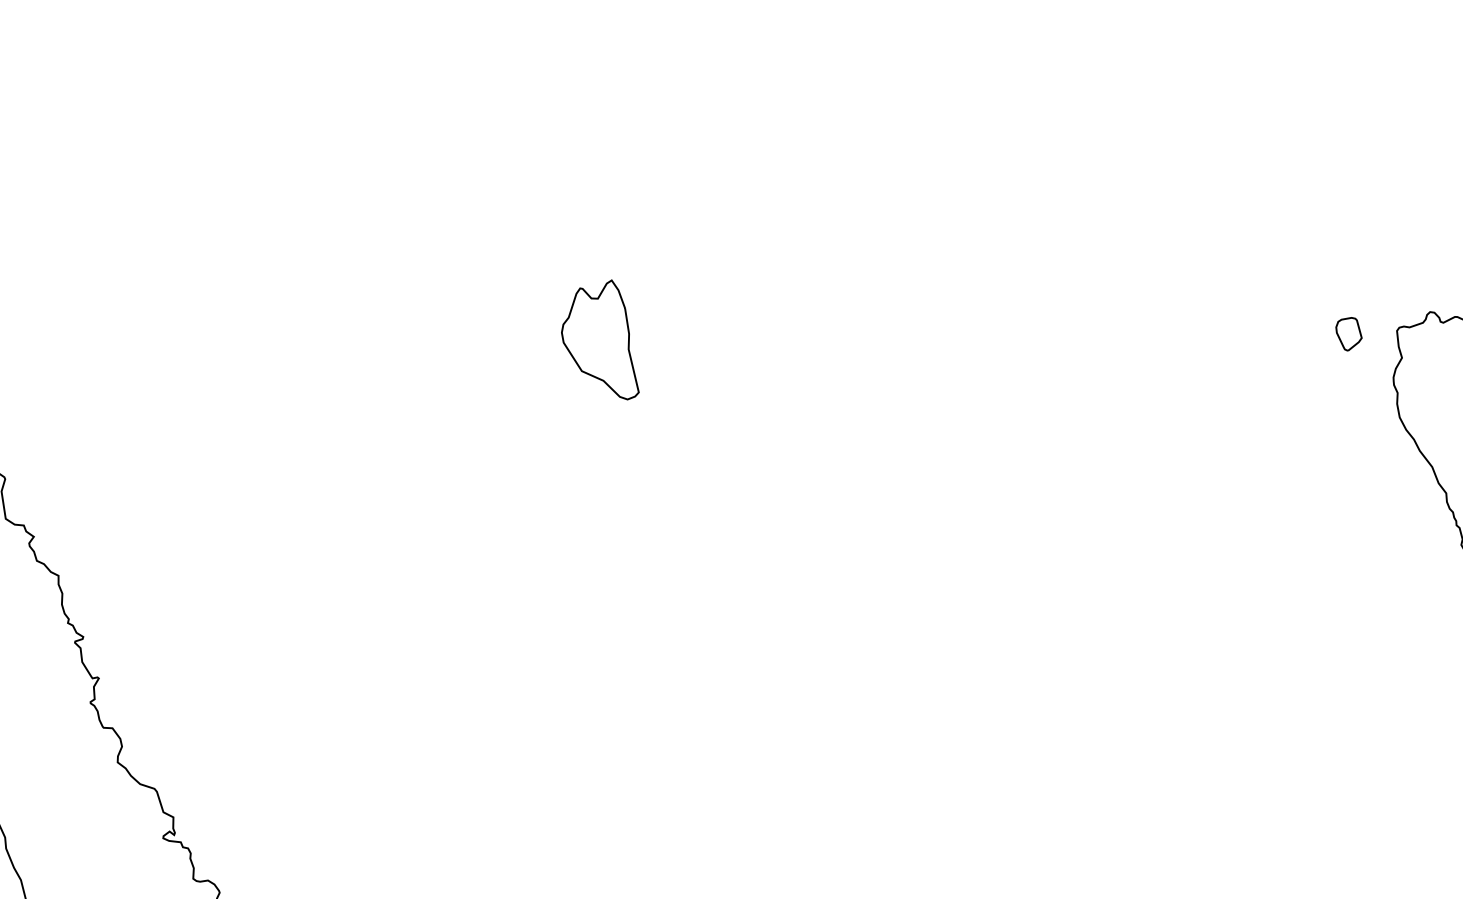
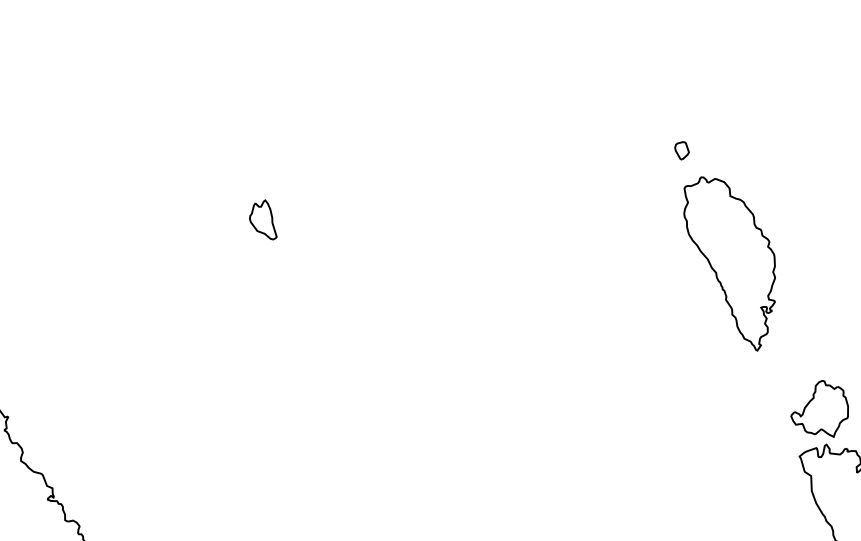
part: (1347, 333) -> (681, 150), moved
part: (602, 338) -> (263, 219), size x0.62

